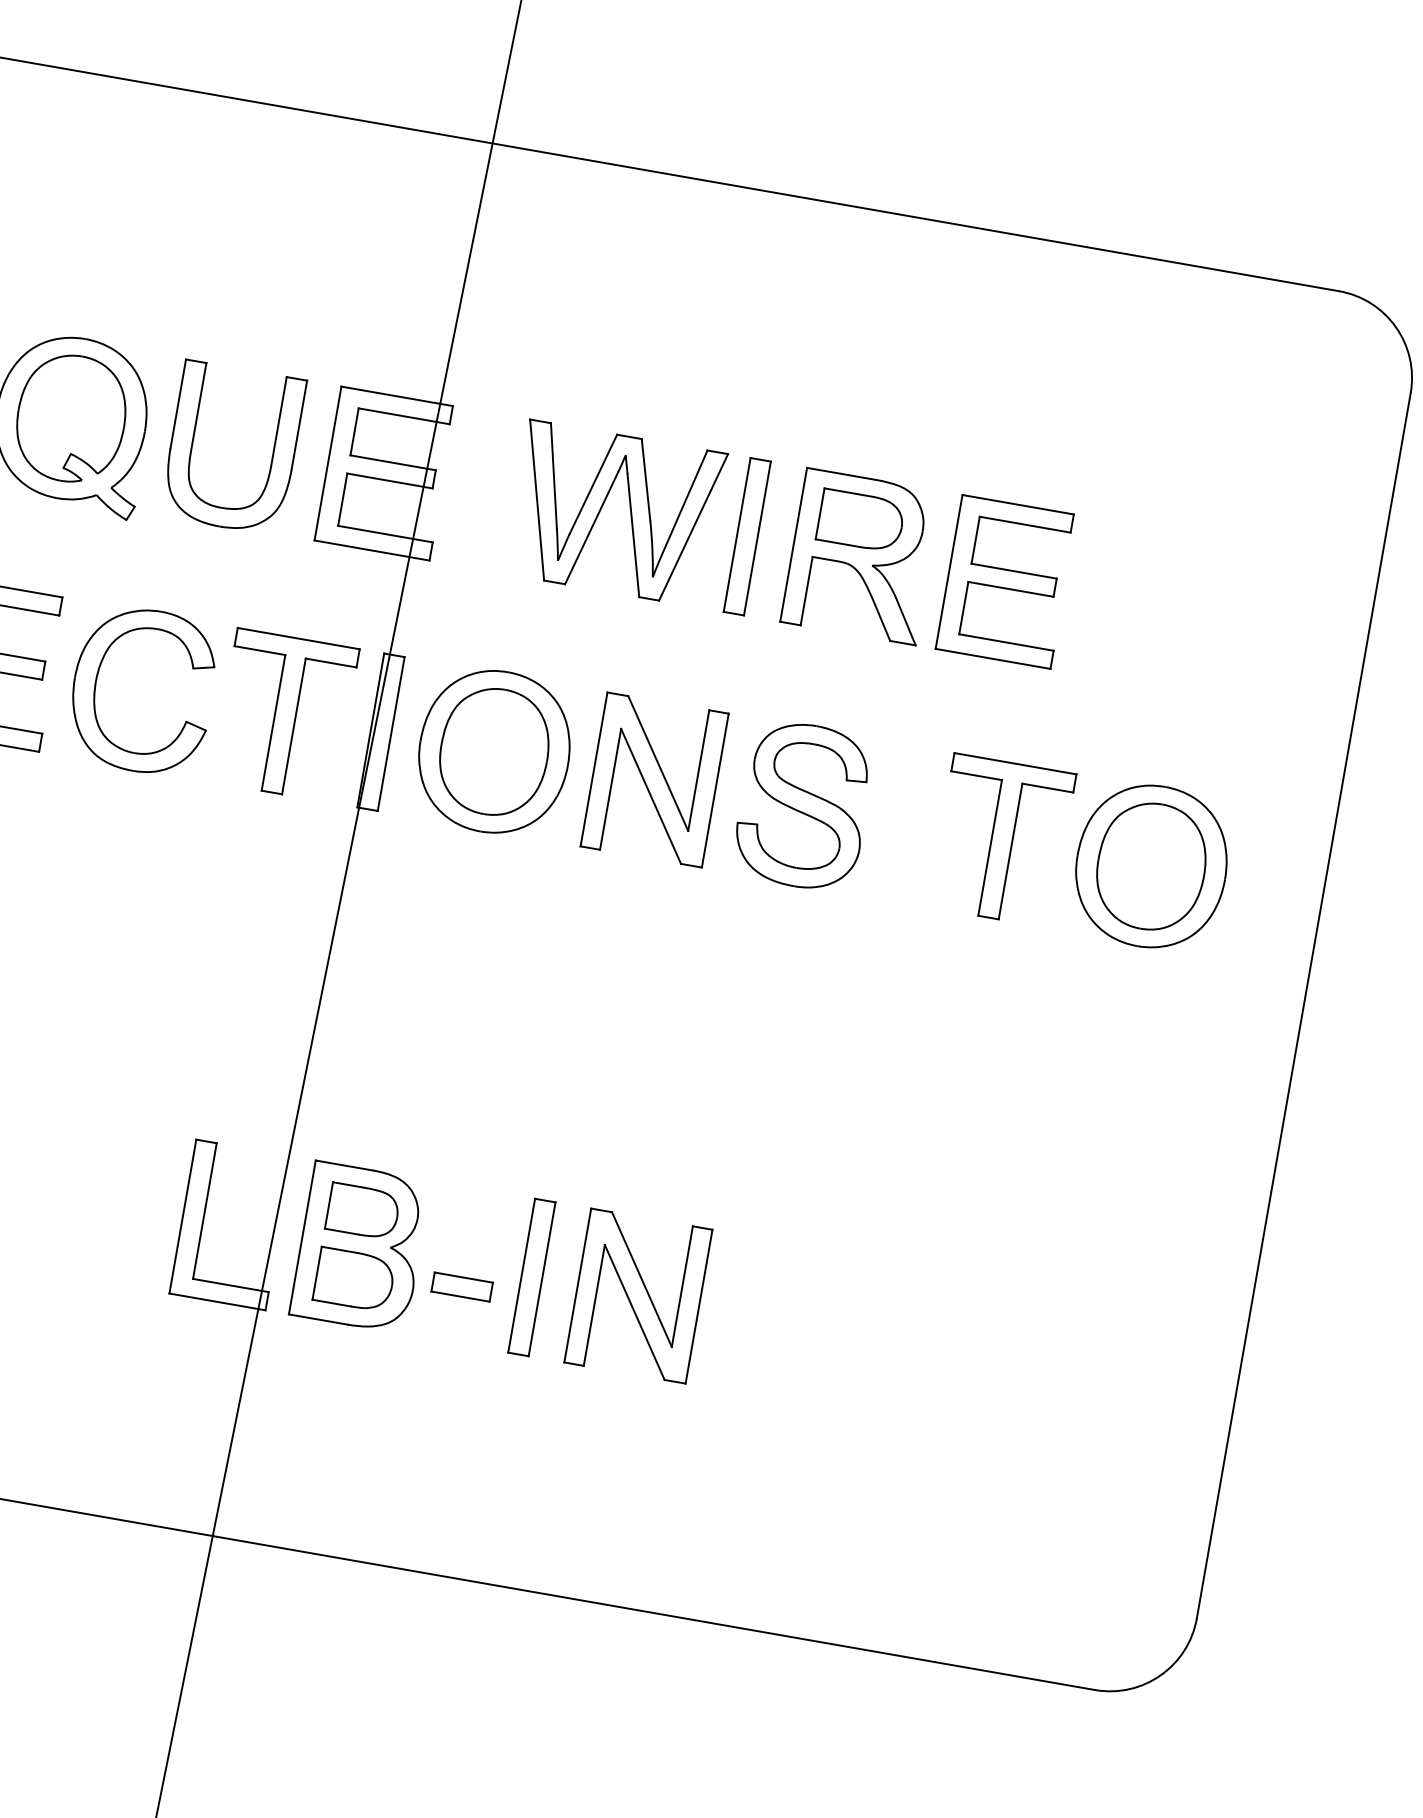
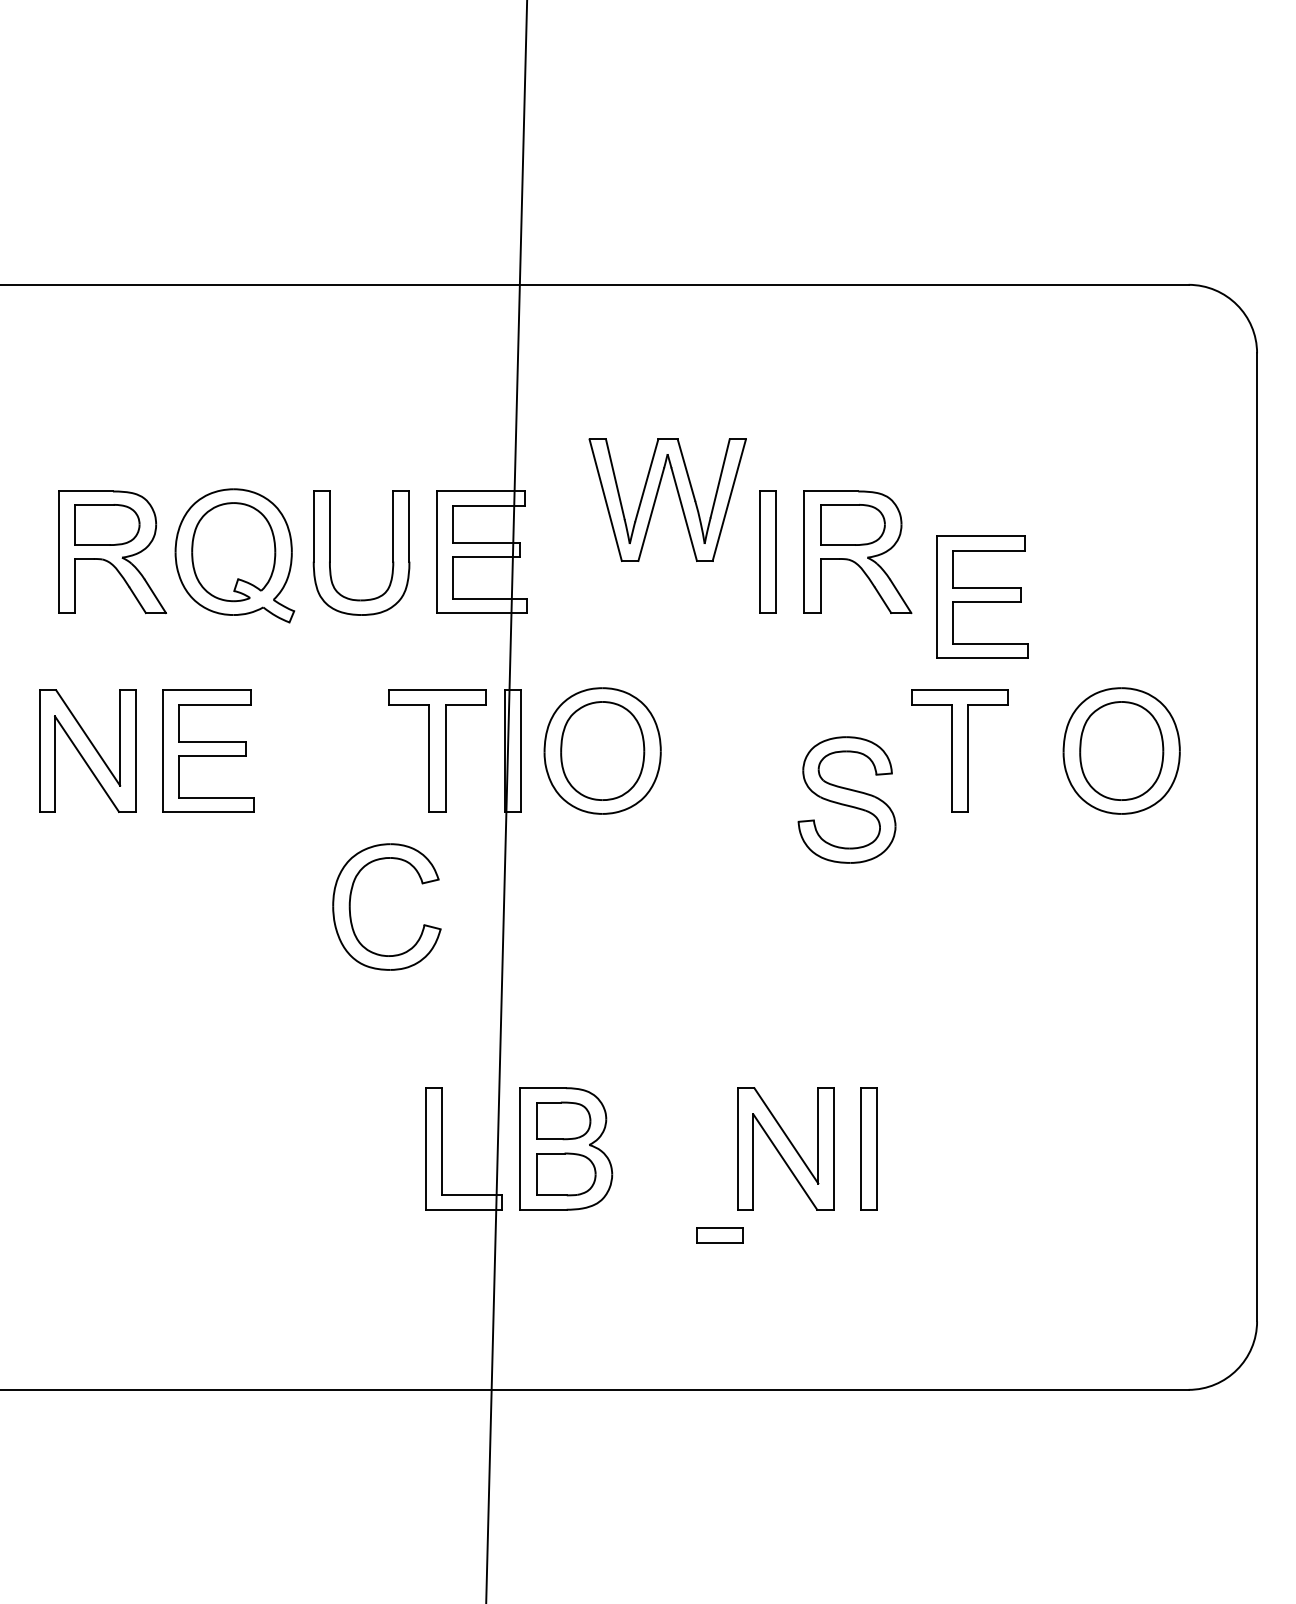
part: (603, 506) -> (657, 496), moved
part: (1006, 581) -> (982, 596), moved
part: (99, 671) -> (351, 898), moved
part: (653, 779) -> (728, 750), removed
part: (803, 805) -> (846, 799), moved
part: (1001, 839) -> (959, 750), moved
part: (531, 1276) -> (868, 1148), moved
part: (462, 1286) -> (719, 1235), moved

